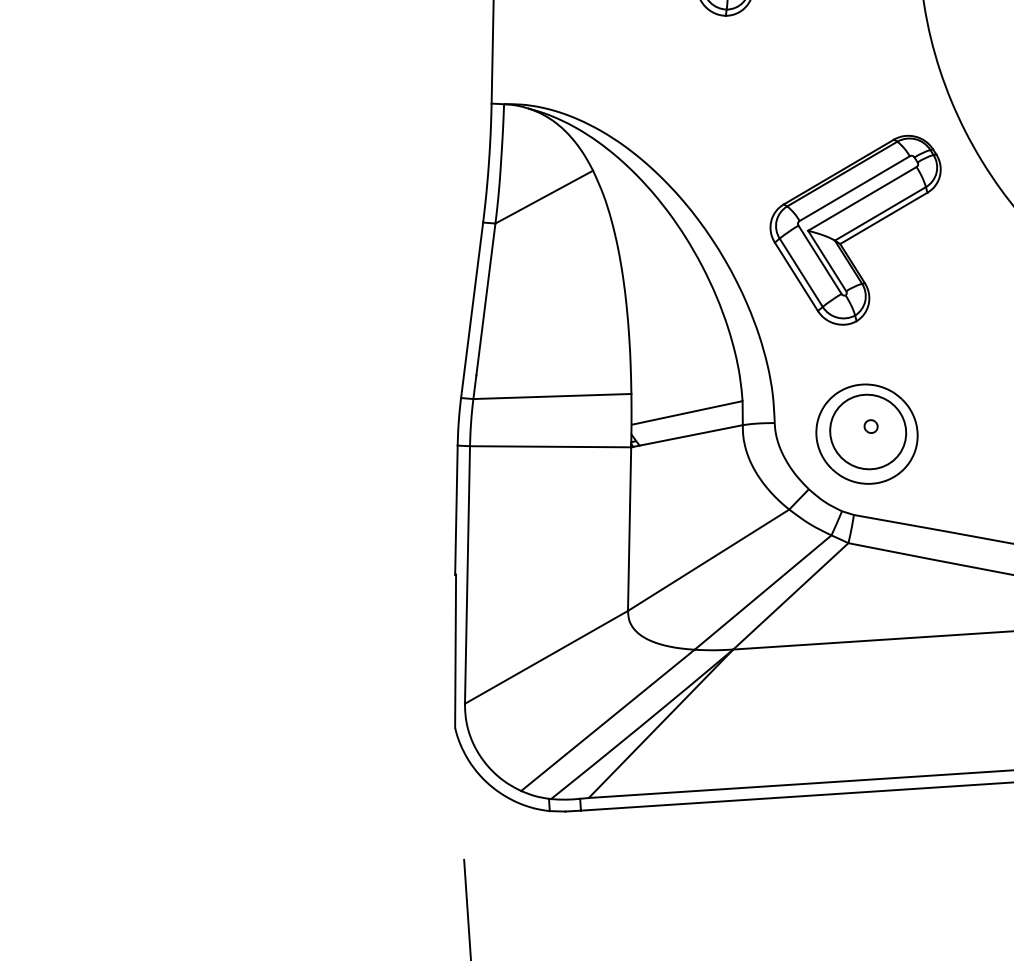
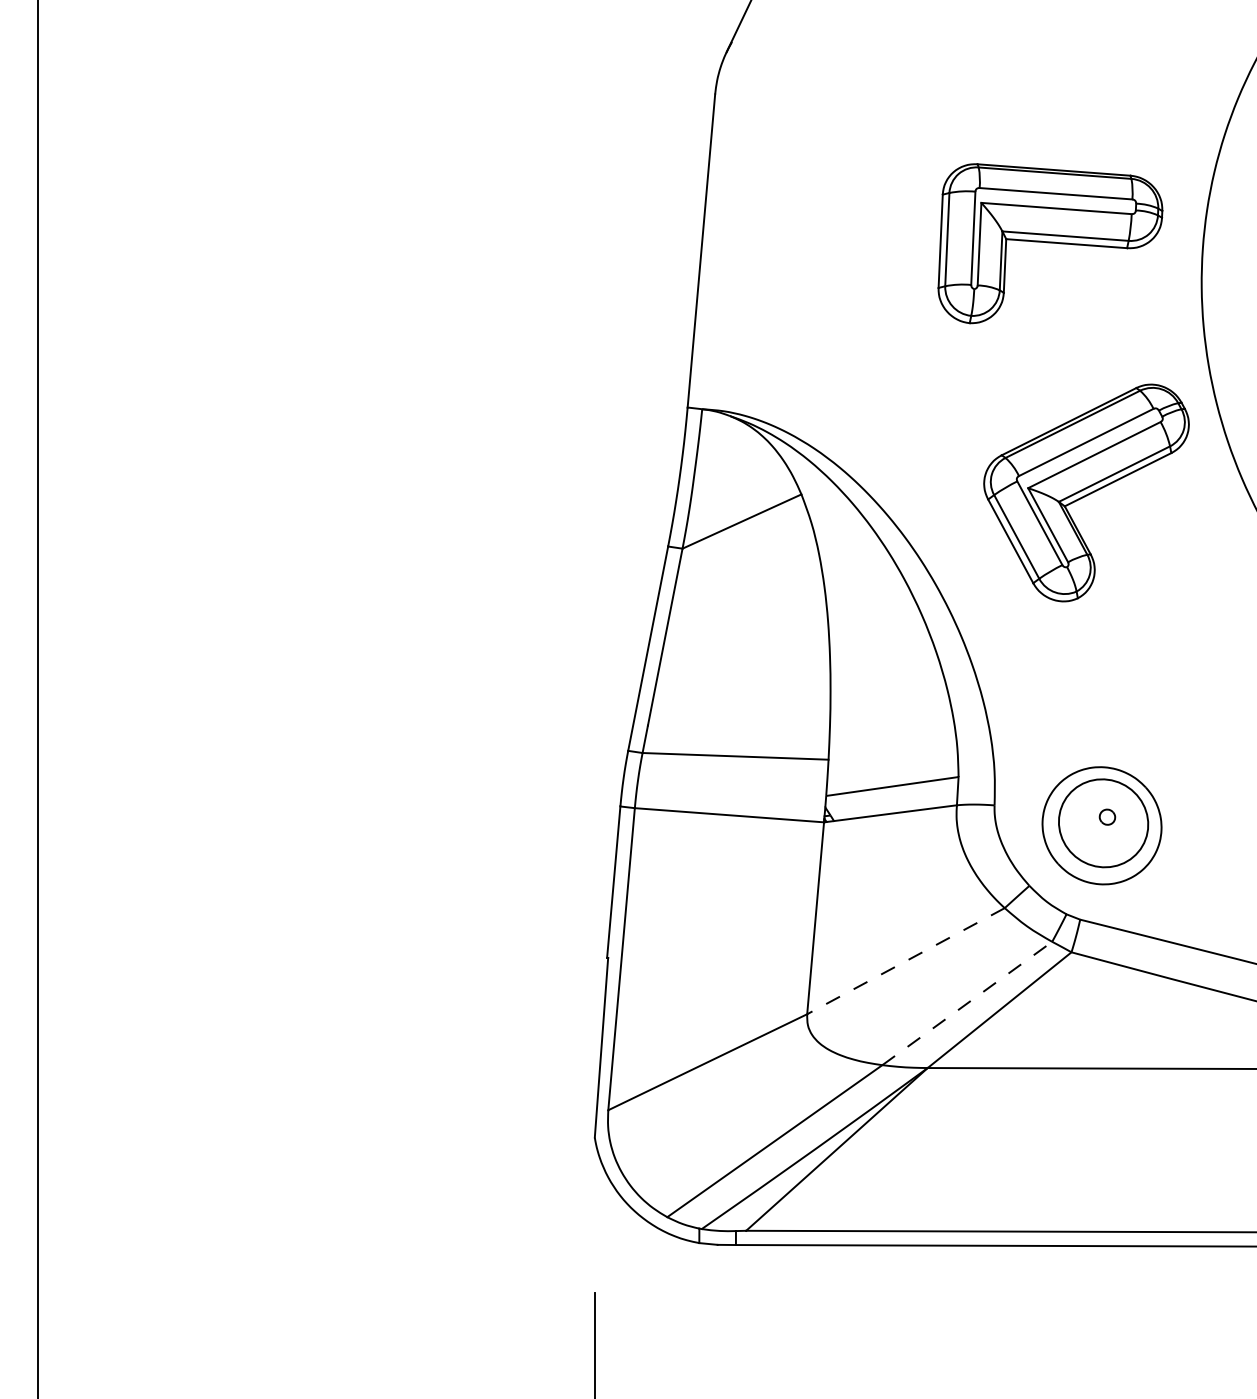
part: (857, 231) -> (1086, 492), moved
line: (708, 560) -> (905, 961), solid -> dashed
line: (763, 592) -> (967, 1003), solid -> dashed

